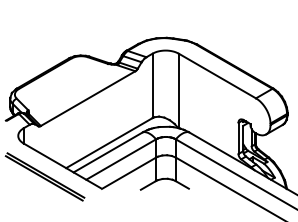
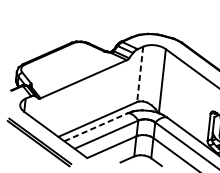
line: (152, 86) -> (140, 74), solid -> dashed
line: (108, 152) -> (96, 127), solid -> dashed

